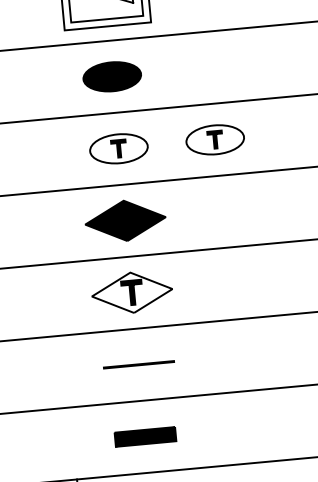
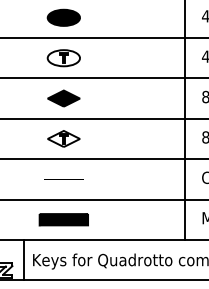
part: (214, 140) -> (117, 58), removed
part: (124, 220) -> (63, 98), size x0.71
part: (131, 292) -> (63, 138), size x0.71
part: (144, 436) -> (63, 219), size x1.43

